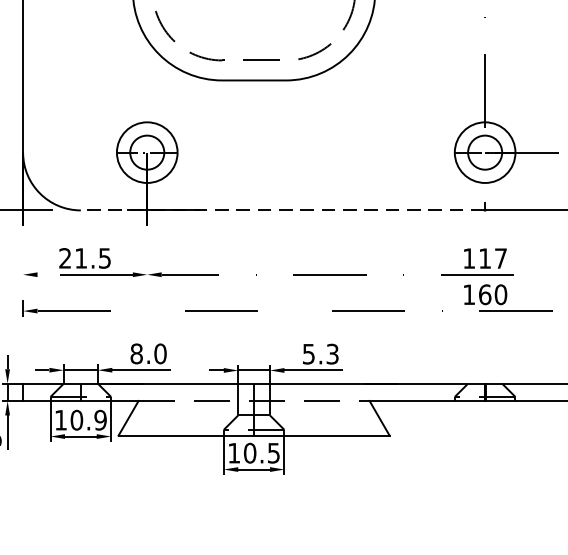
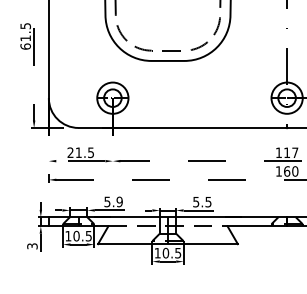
line: (282, 209) -> (182, 127), dashed -> solid
text: (148, 352) -> (113, 201), 8.0 -> 5.9
text: (332, 352) -> (208, 201), 5.3 -> 5.5
text: (99, 418) -> (88, 235), 10.9 -> 10.5

